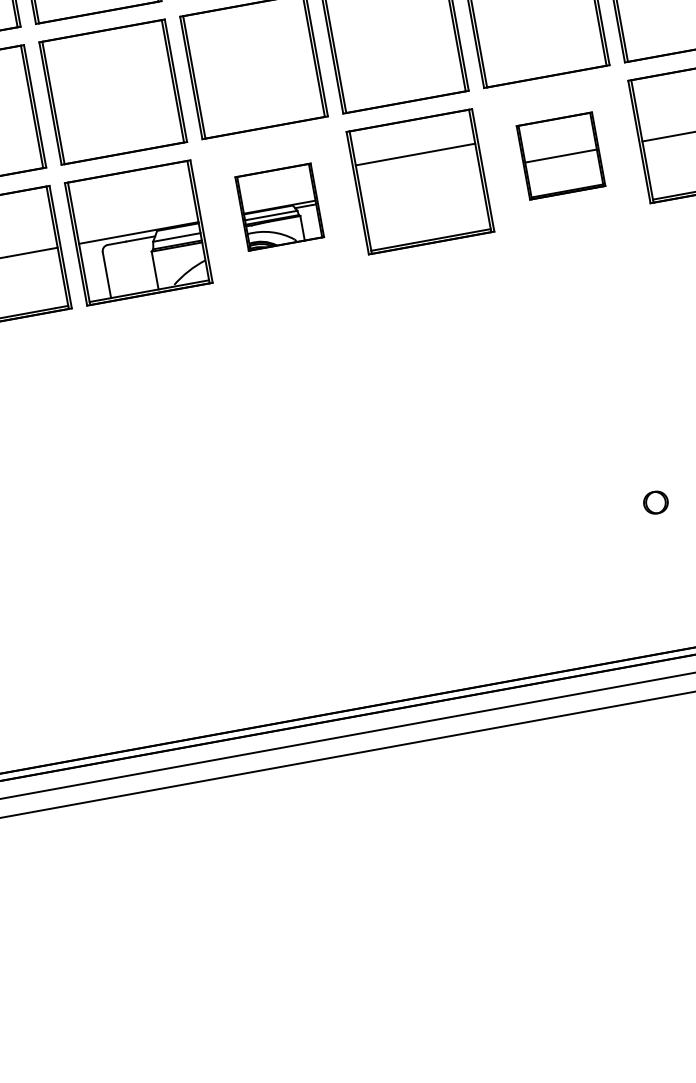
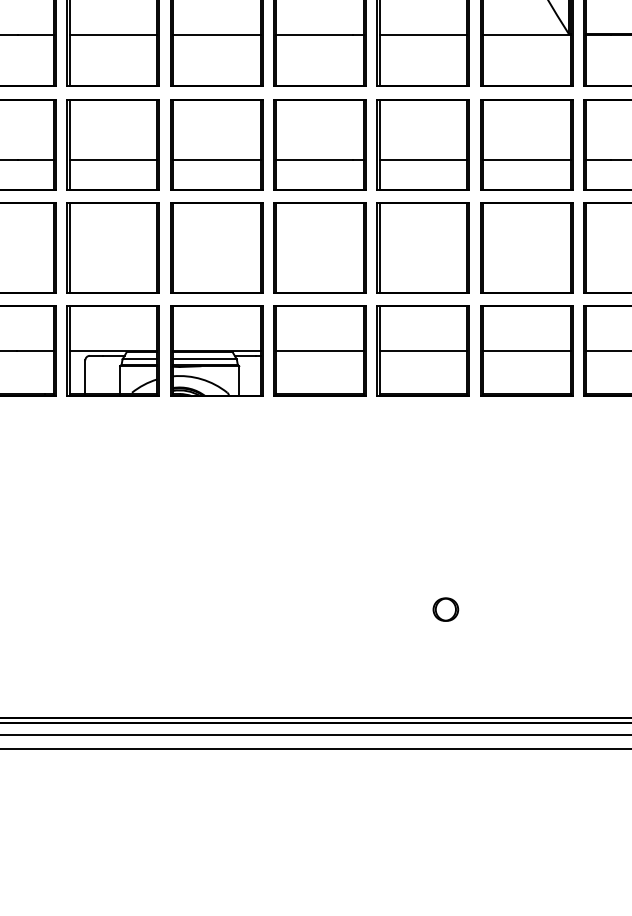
line: (414, 154) -> (319, 351), moved
part: (559, 155) -> (422, 350), size x1.67
part: (279, 206) -> (216, 350), size x1.67
part: (655, 502) -> (445, 609), size x1.43

